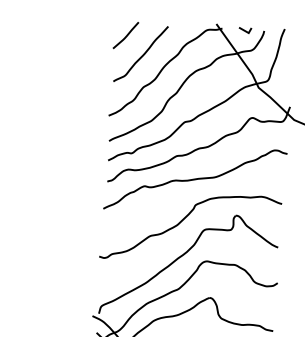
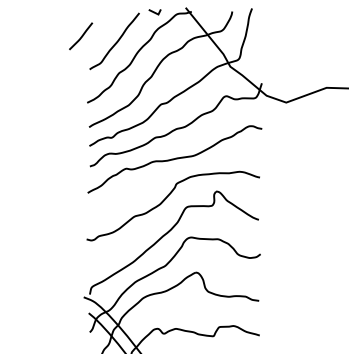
line: (244, 30) -> (154, 12), moved
line: (126, 35) -> (81, 36), moved

